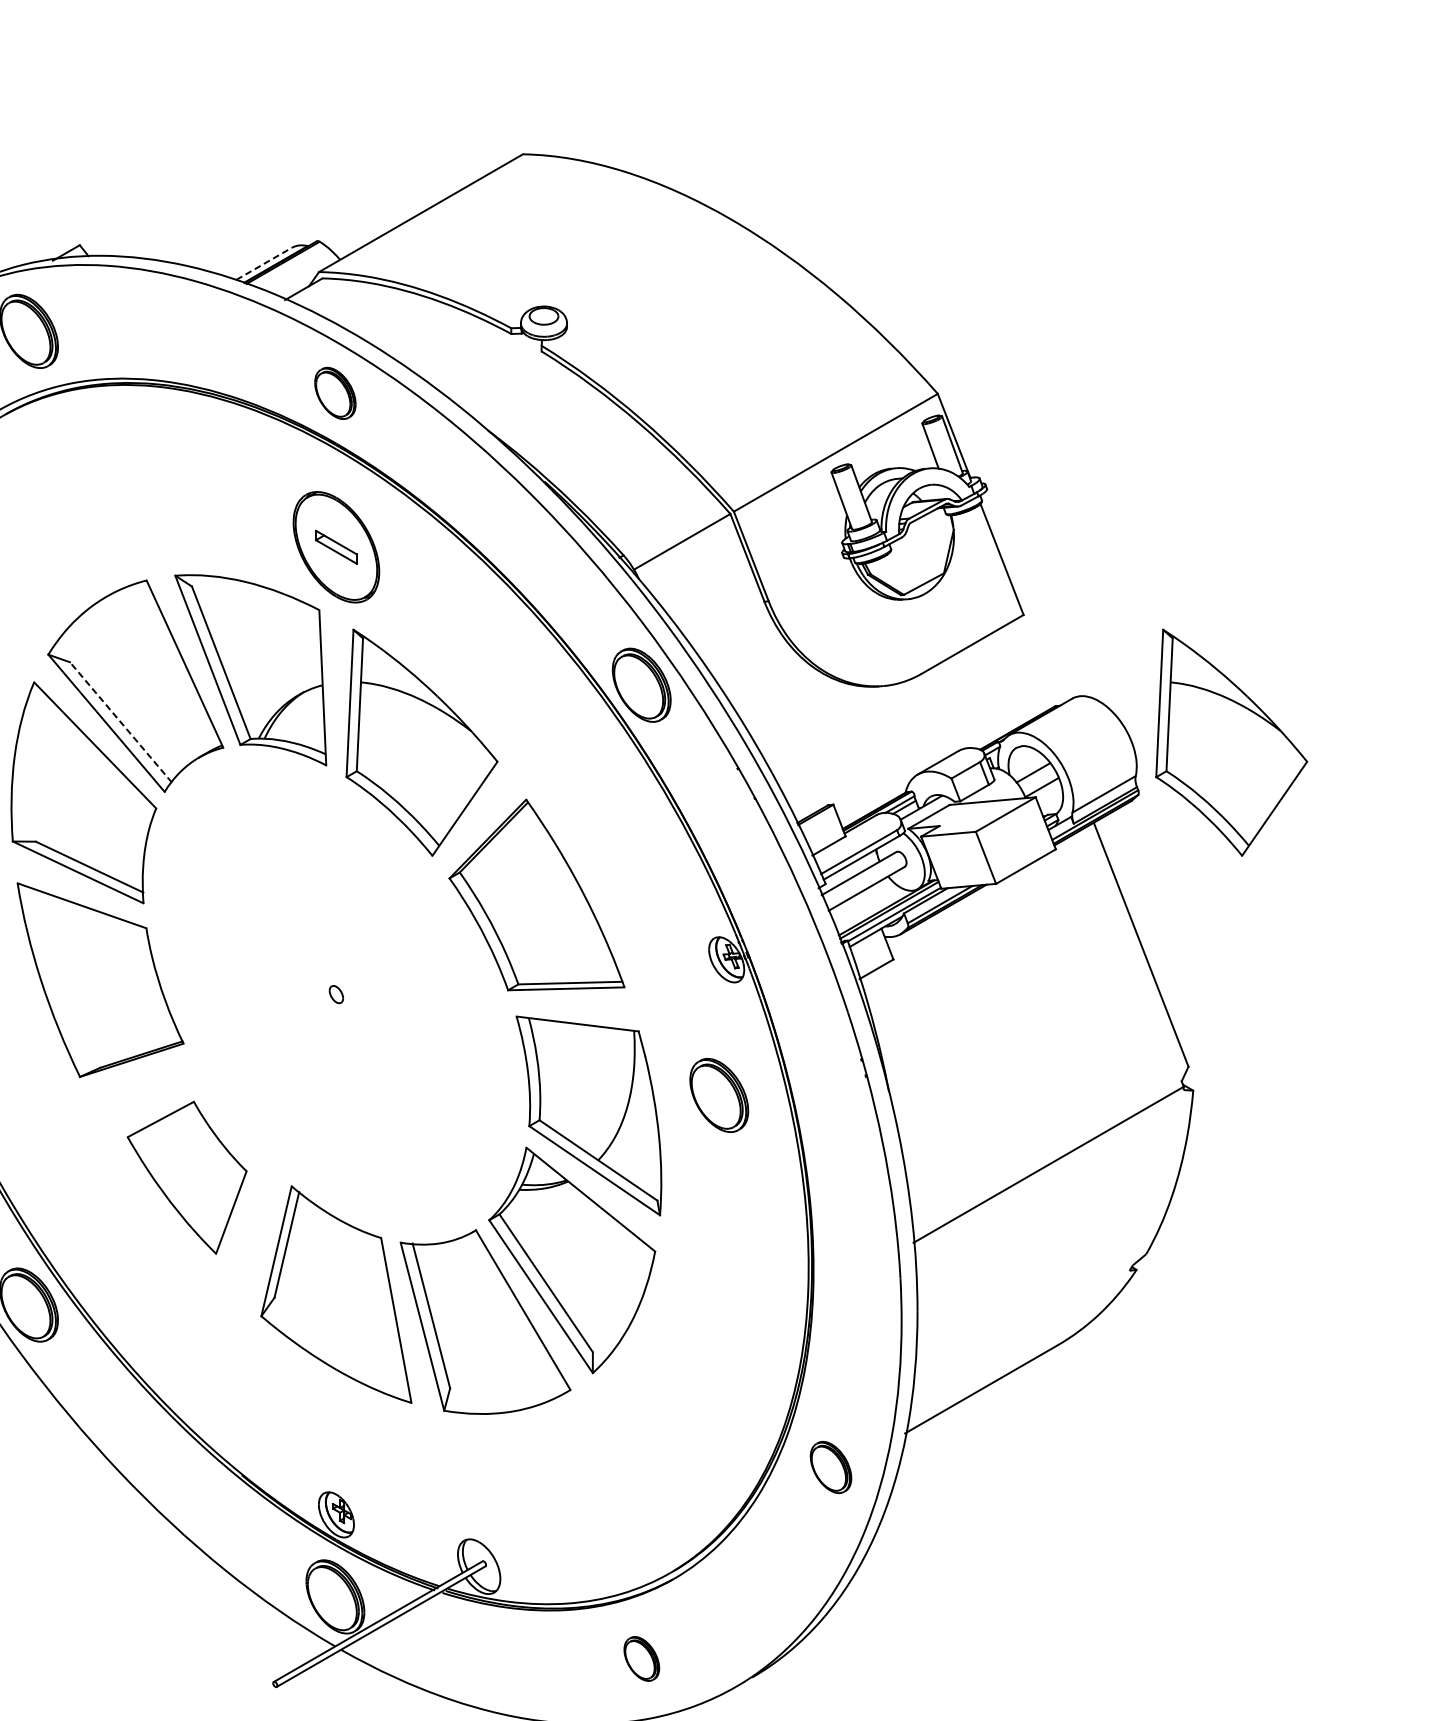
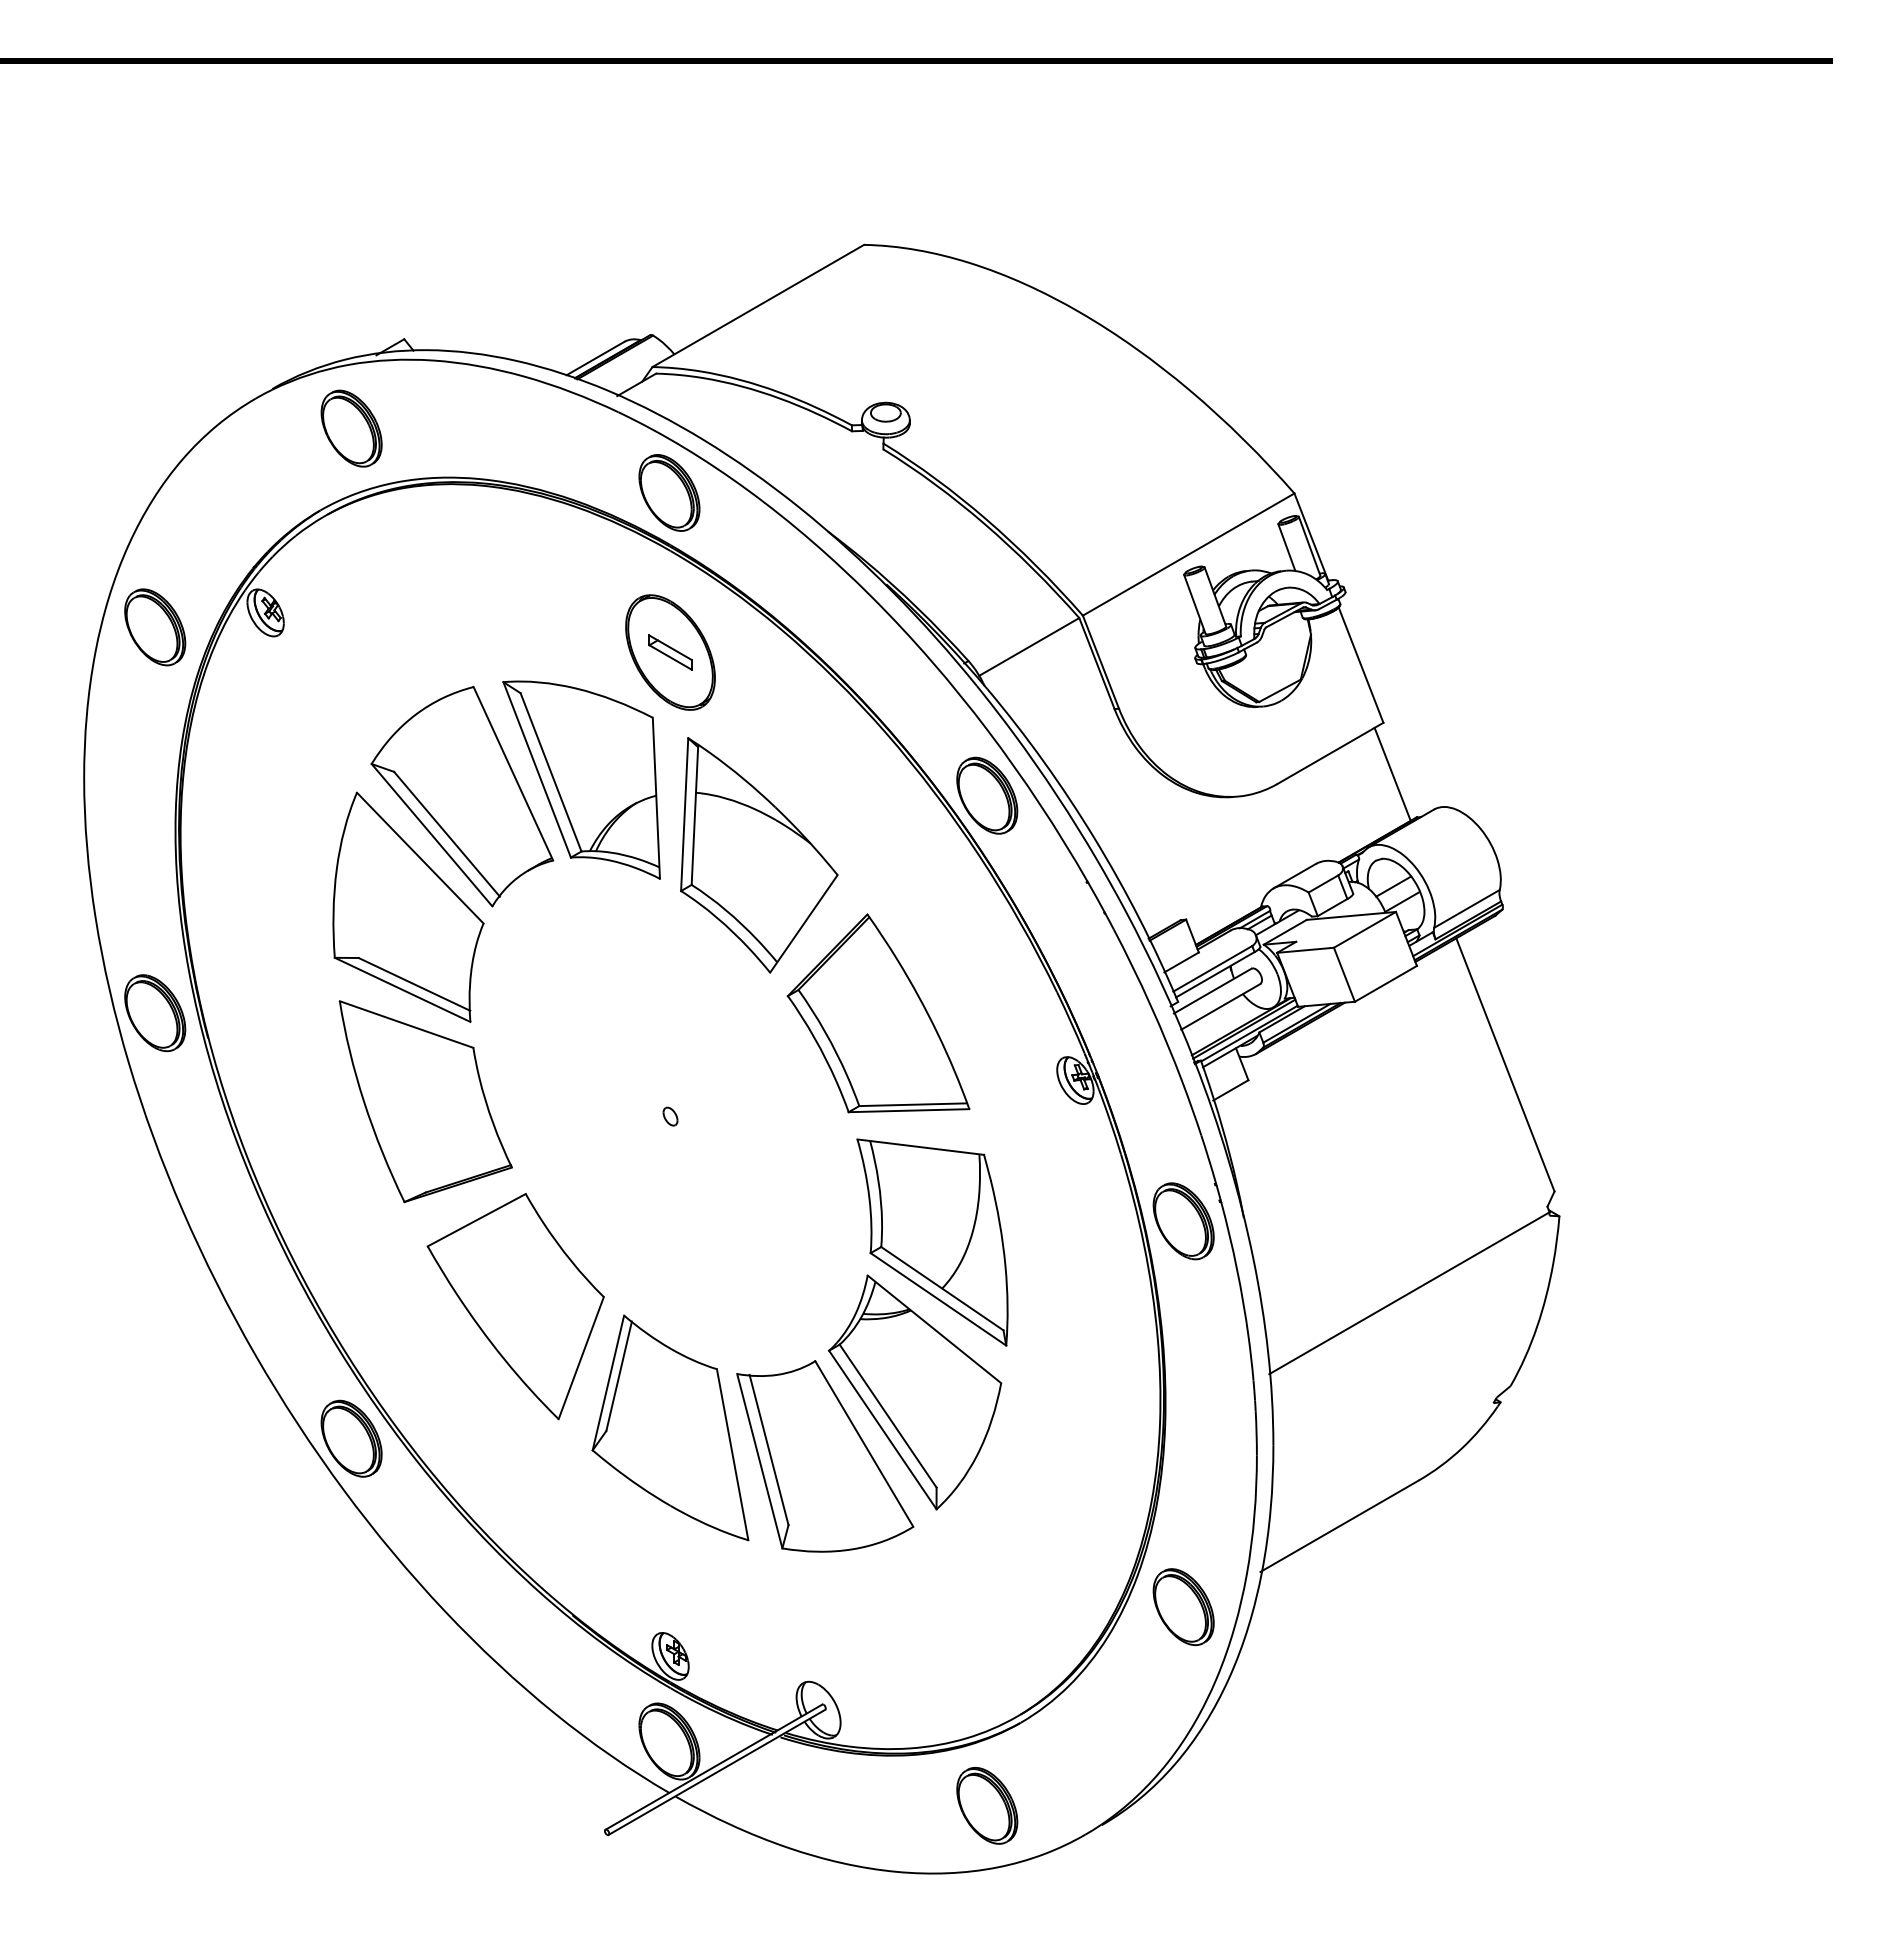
line: (264, 263) -> (595, 358), dashed -> solid
part: (335, 392) -> (669, 492), size x1.43
line: (1032, 663) -> (1392, 773), added
line: (121, 722) -> (447, 834), dashed -> solid
part: (1231, 742) -> (1599, 855), removed
part: (719, 1095) -> (1183, 1221), moved
part: (186, 1177) -> (515, 1306), size x1.43
part: (830, 1467) -> (1183, 1607), size x1.43
part: (641, 1658) -> (987, 1805), size x1.67

